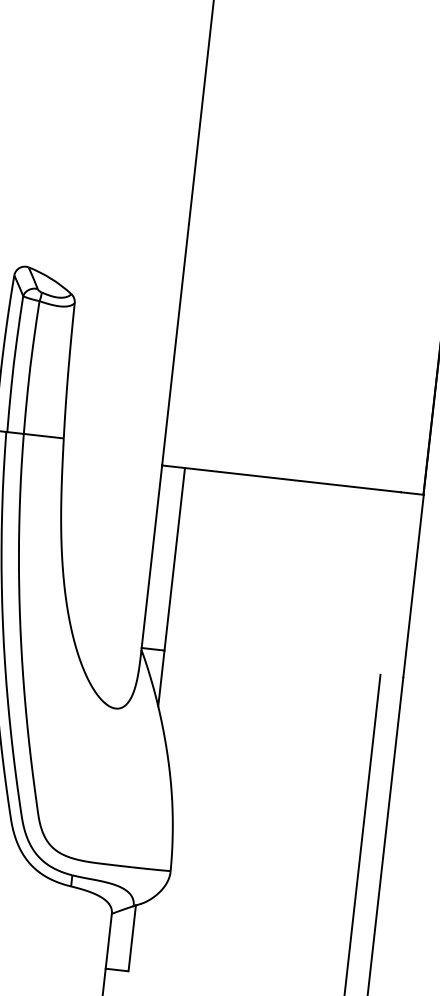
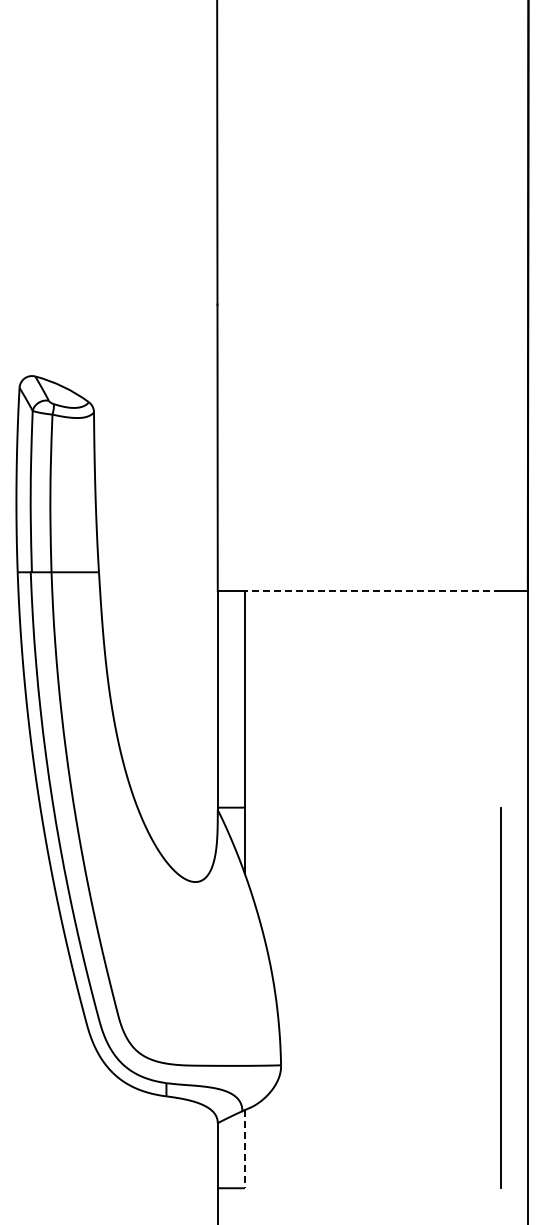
line: (292, 480) -> (372, 591), solid -> dashed
line: (131, 938) -> (244, 1149), solid -> dashed

